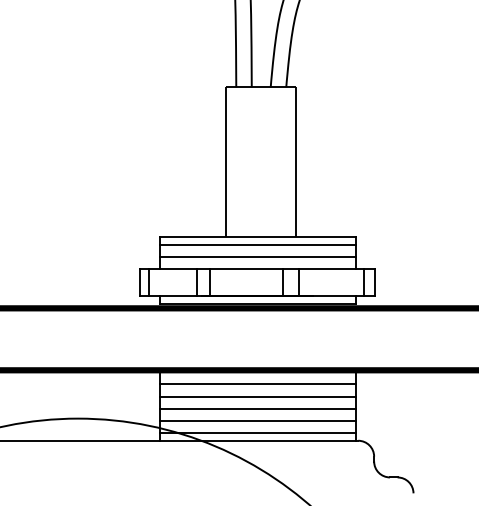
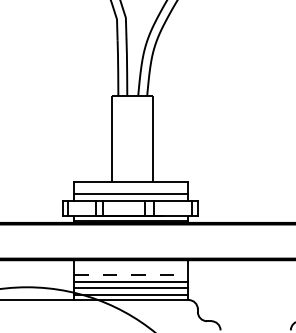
line: (257, 245) -> (130, 187), removed
line: (257, 384) -> (130, 267), removed
line: (257, 396) -> (130, 274), solid -> dashed

